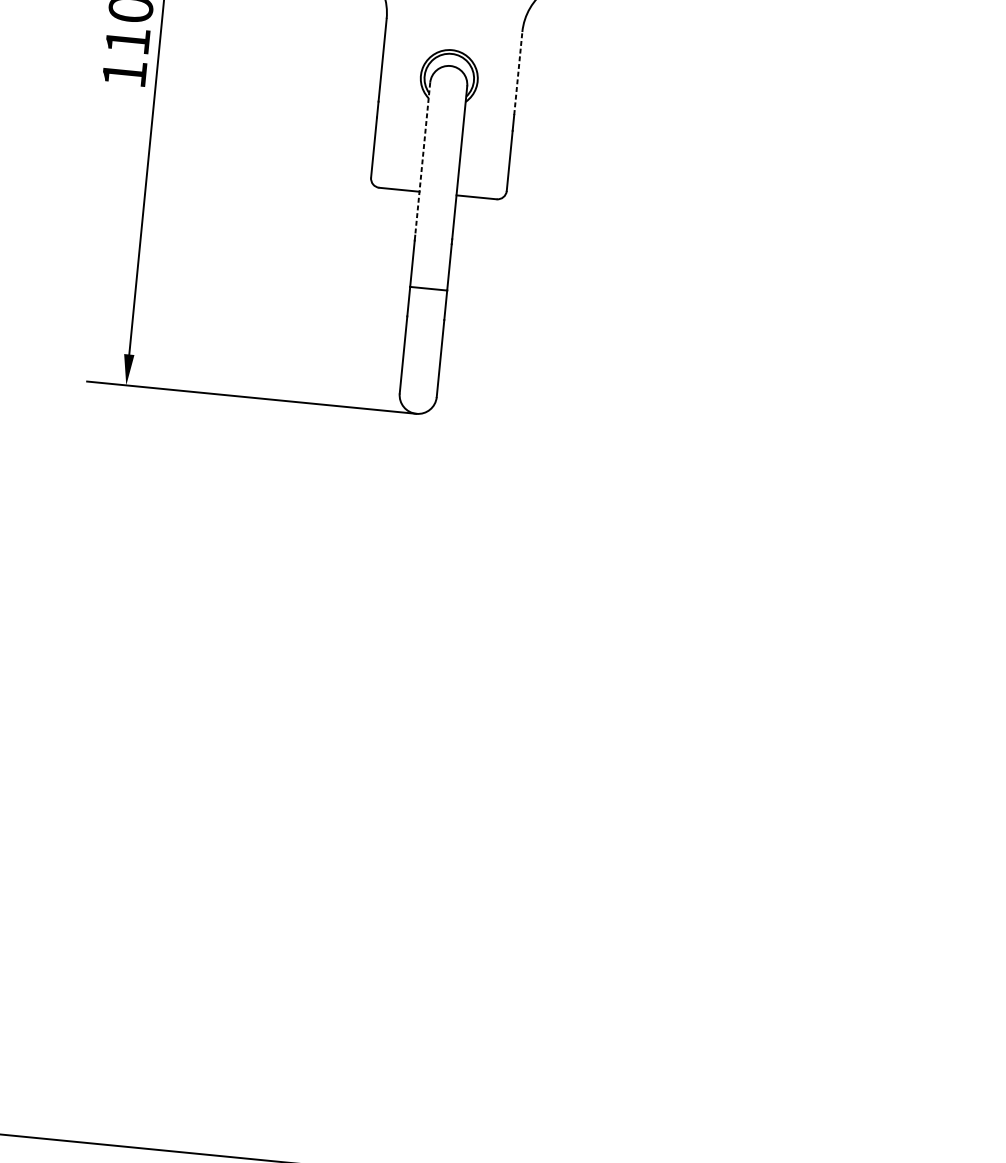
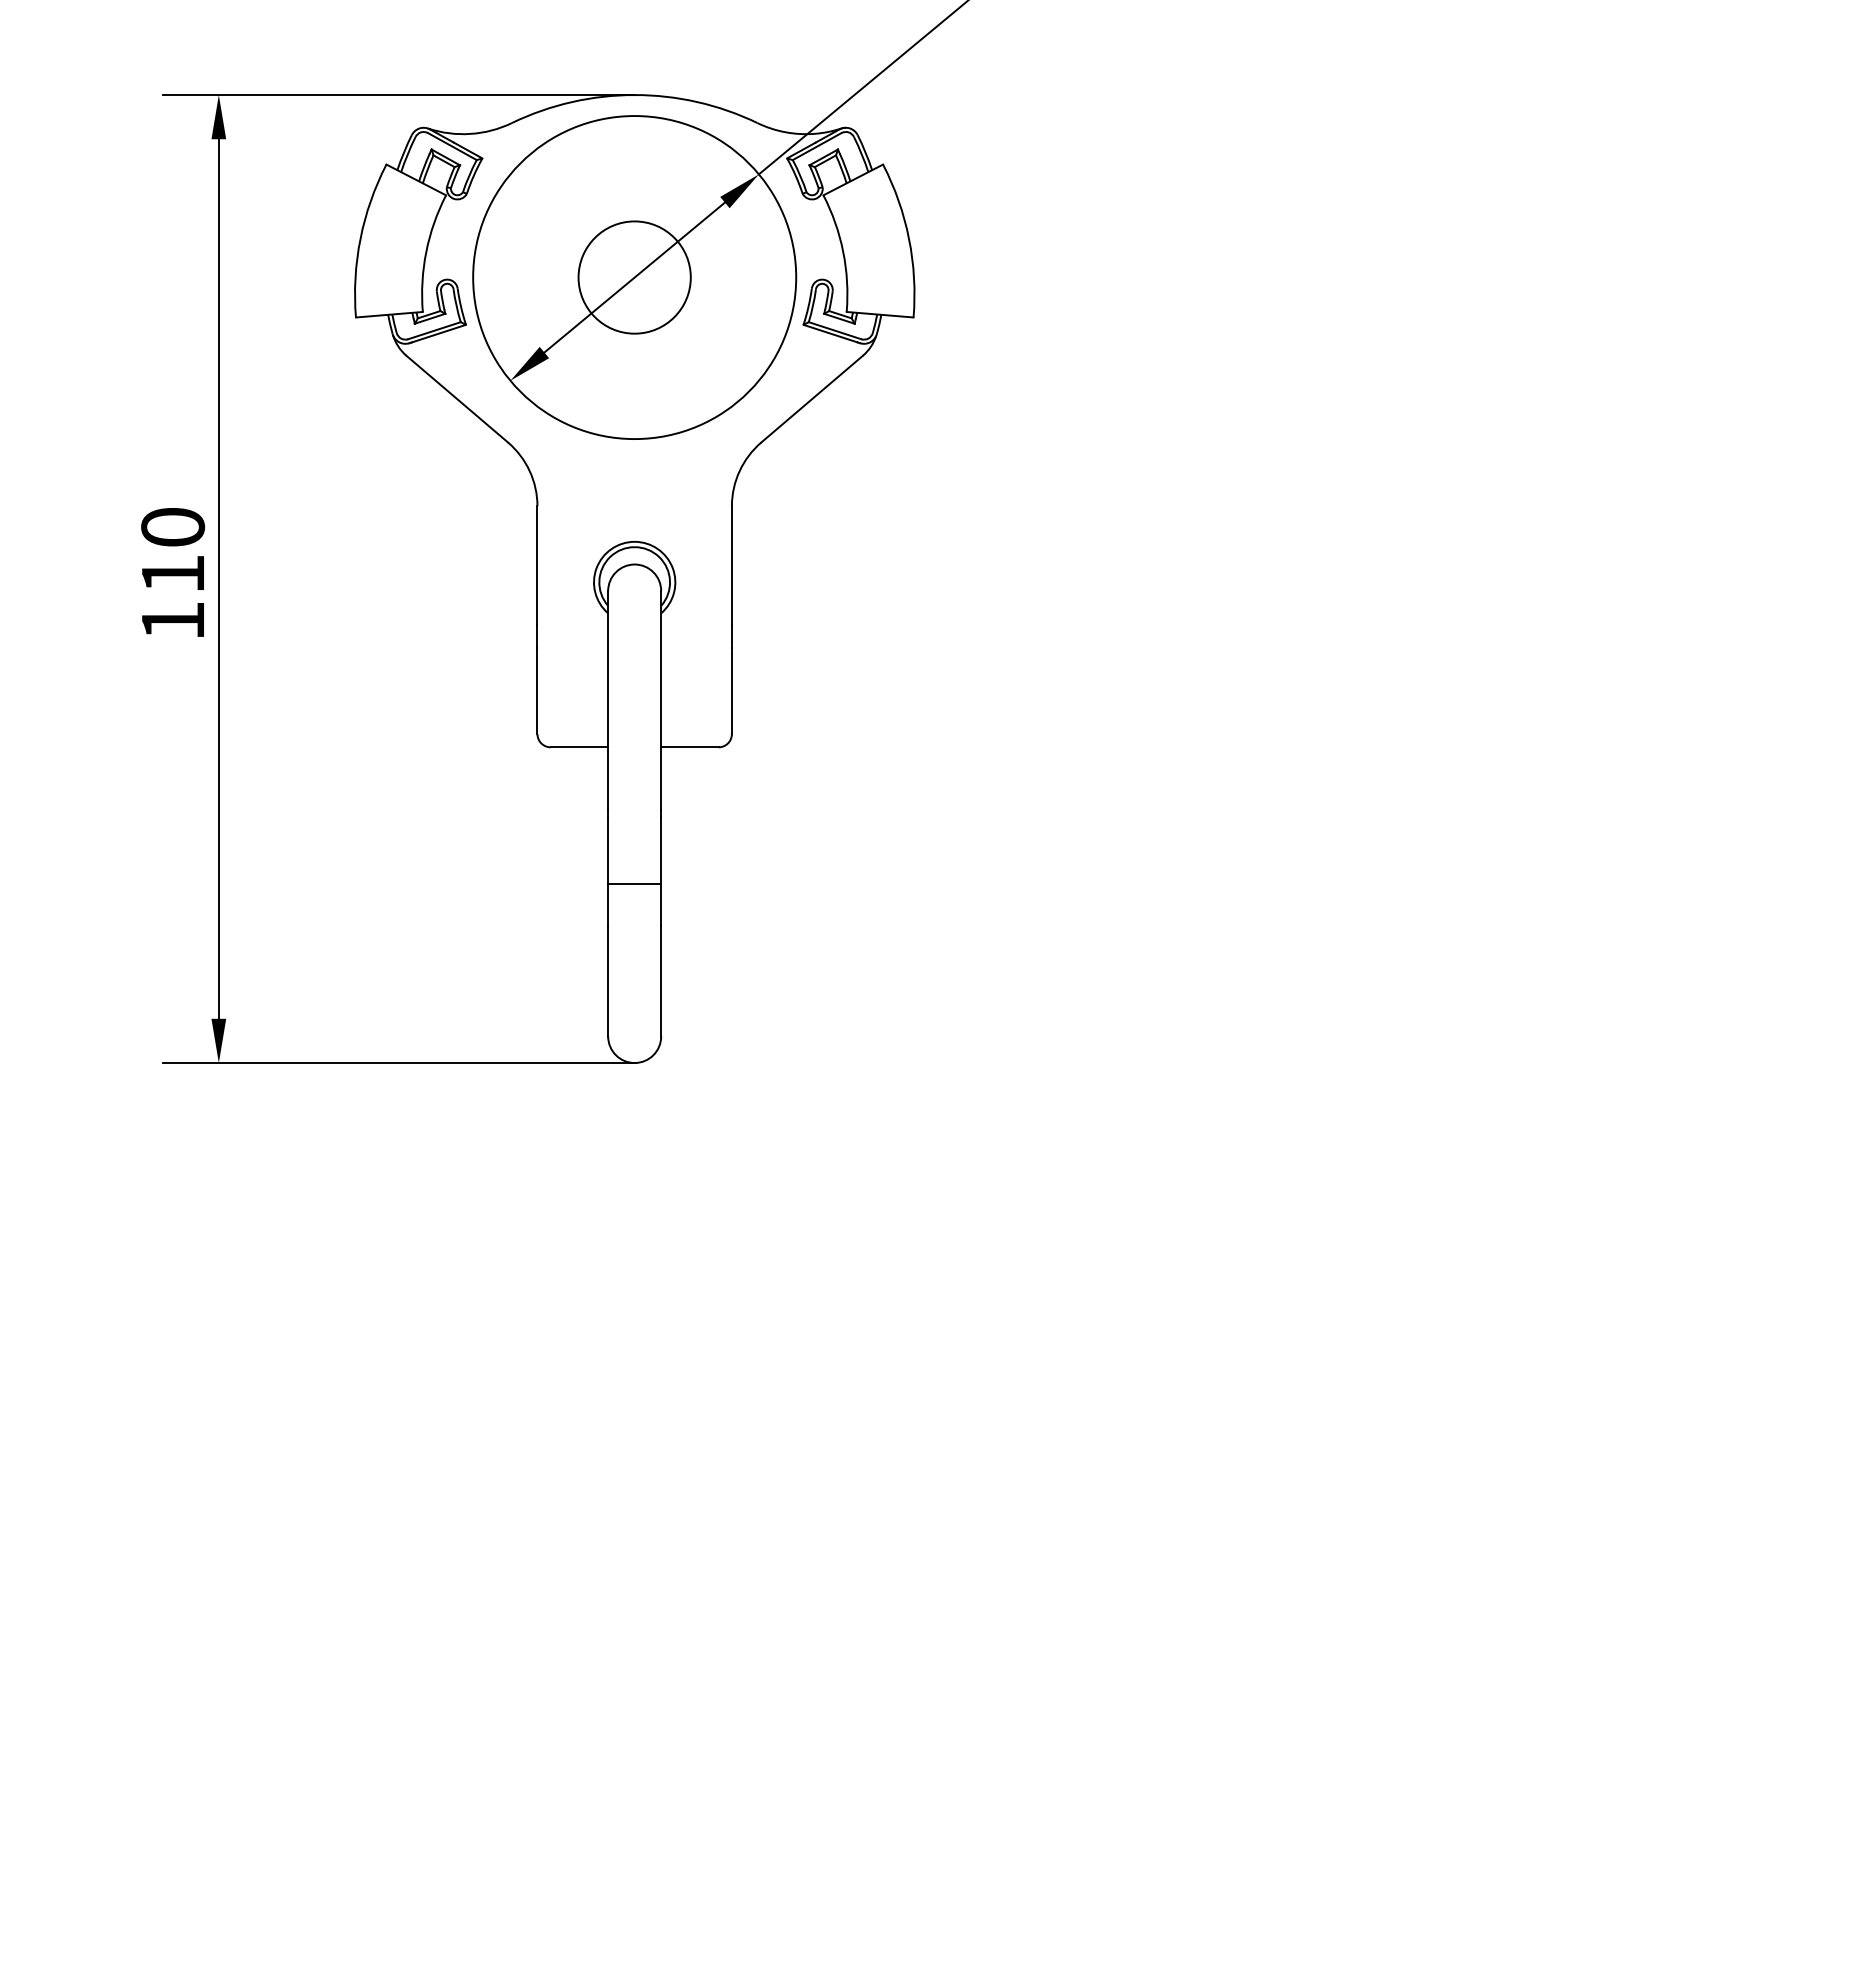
line: (518, 73) -> (731, 565), dashed -> solid
line: (422, 159) -> (608, 700), dashed -> solid

